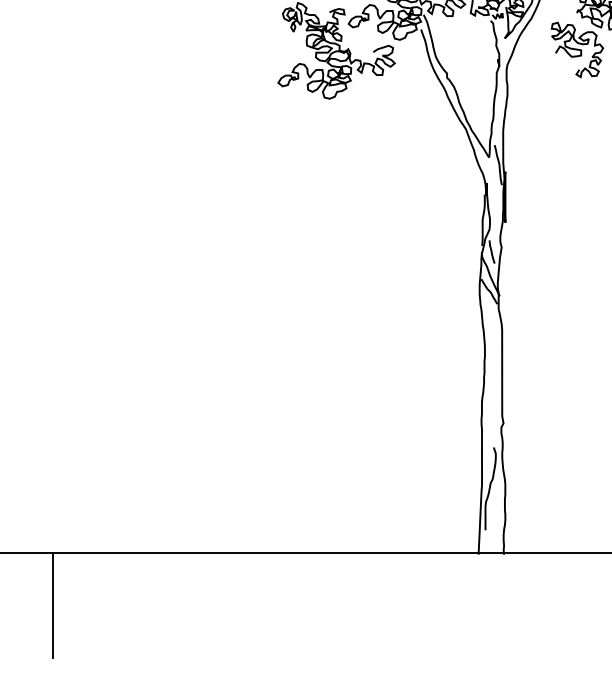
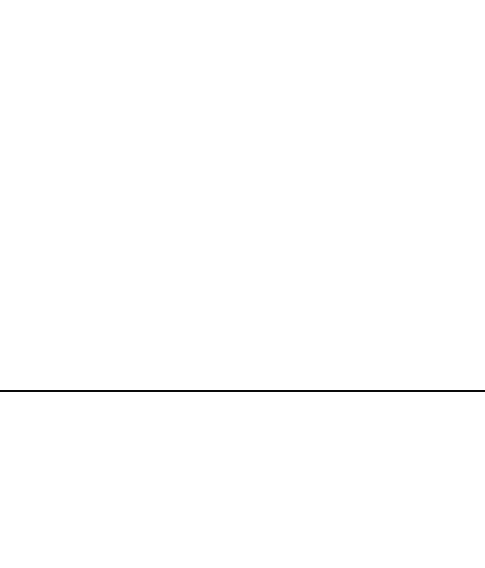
line: (52, 604) -> (86, 445), removed

